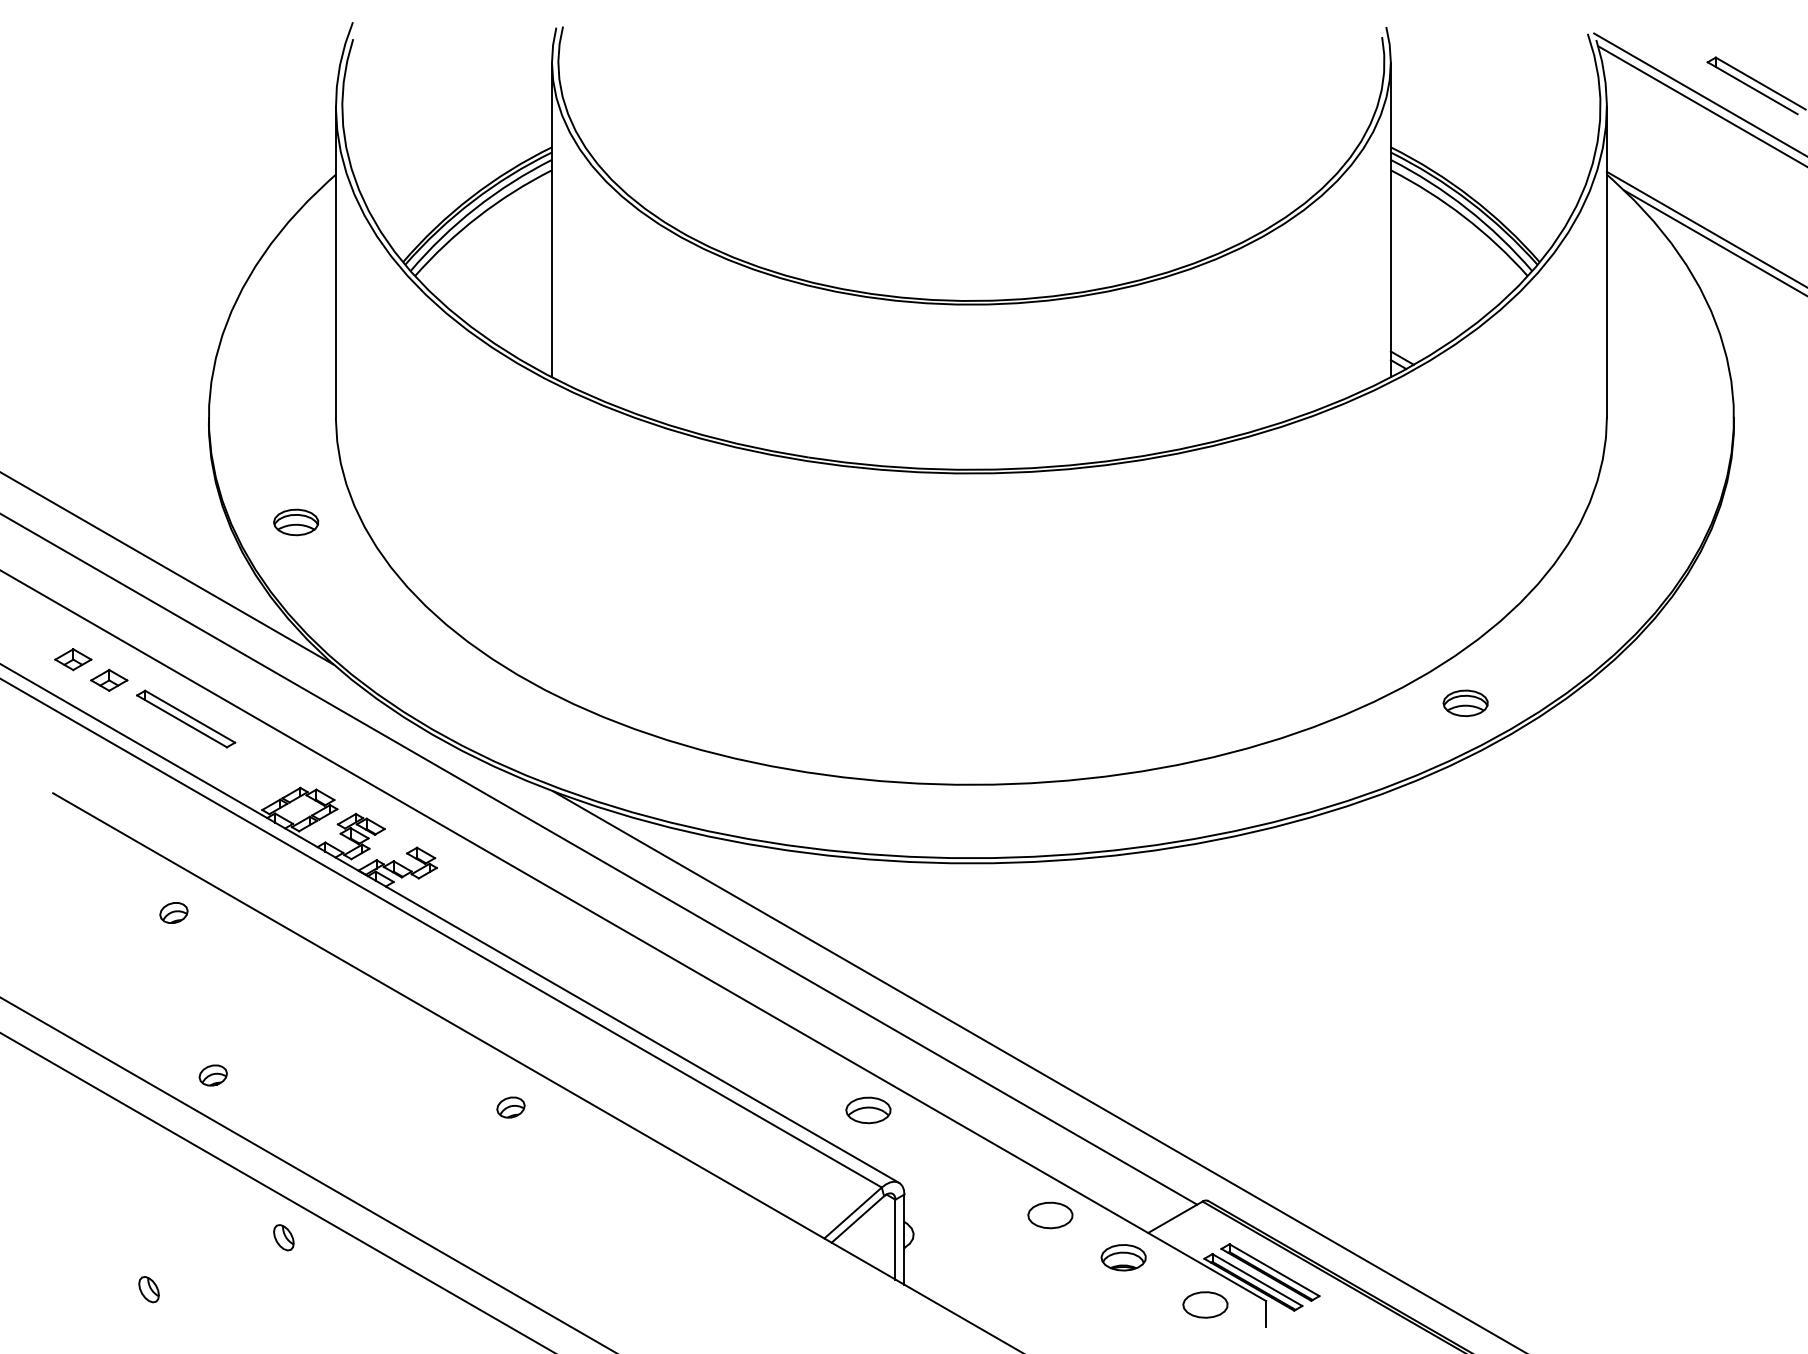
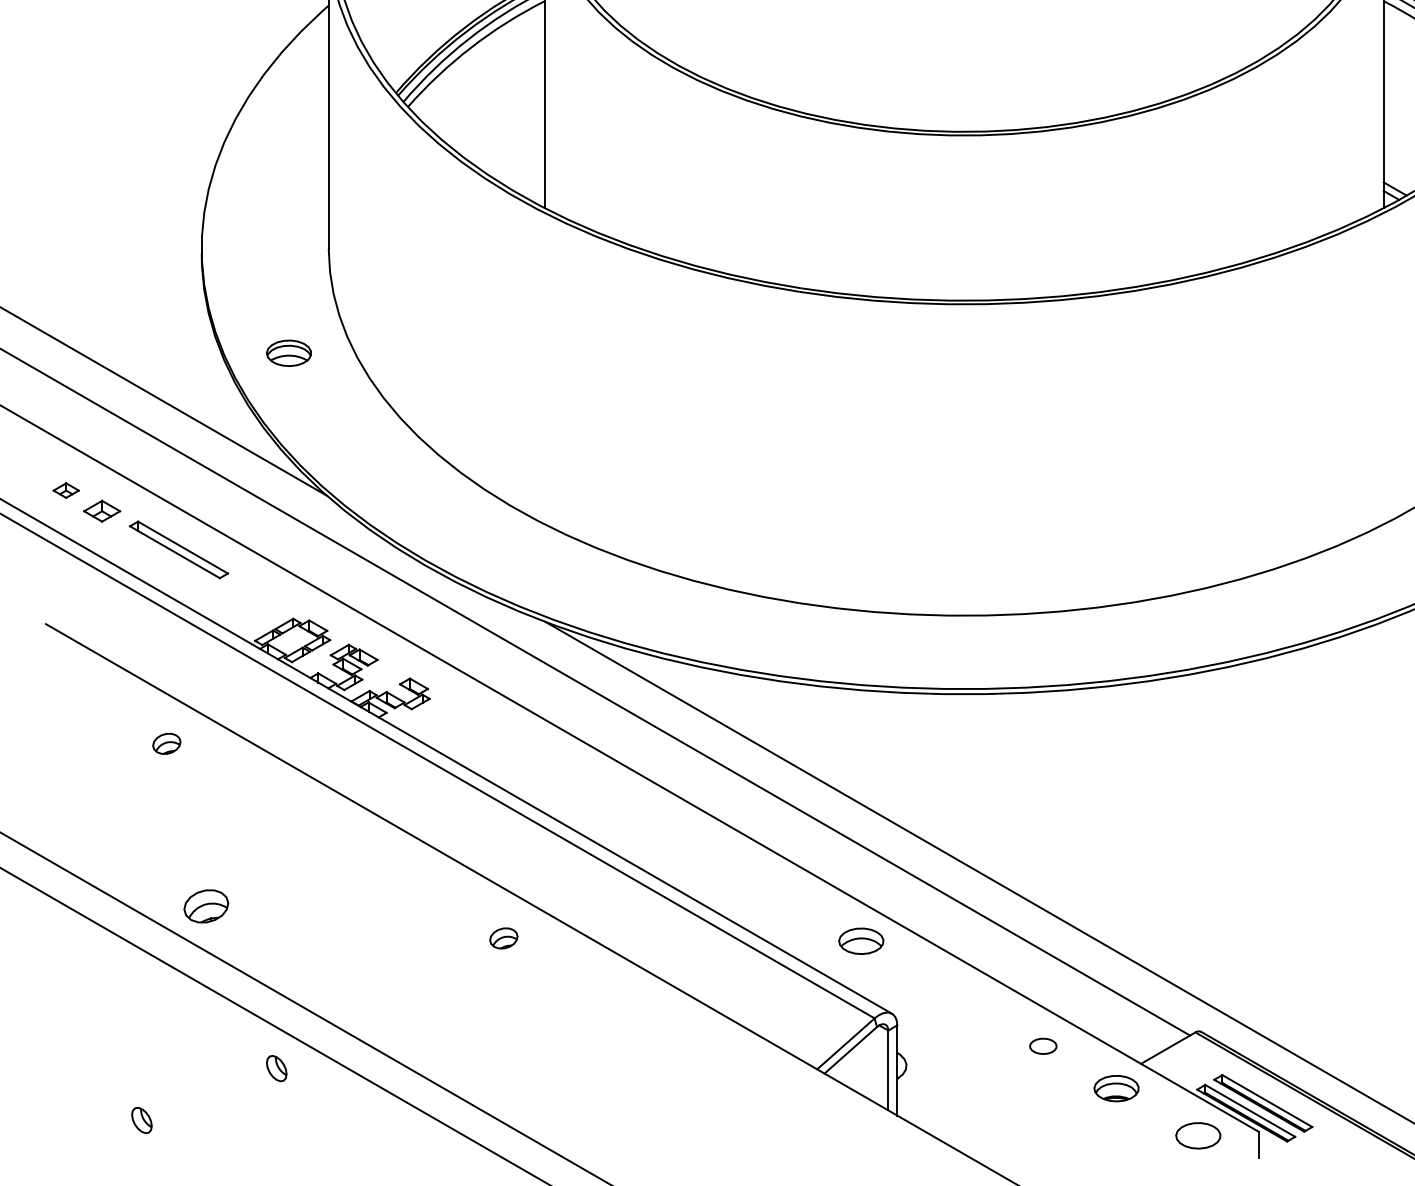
part: (73, 659) -> (66, 490), size x0.7
part: (212, 1075) -> (205, 906), size x1.6
part: (1050, 1215) -> (1043, 1046), size x0.6

